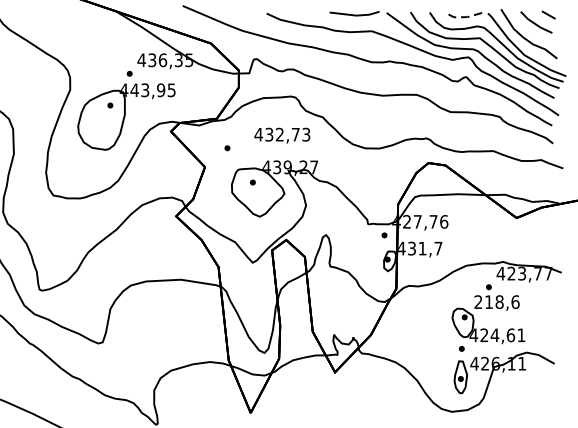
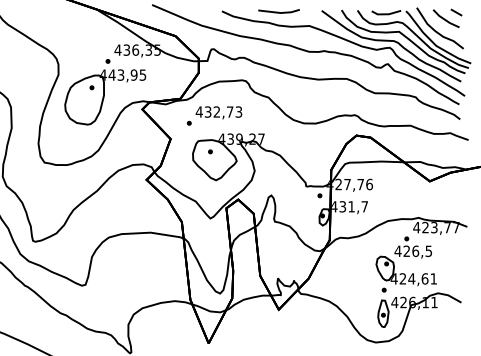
line: (353, 13) -> (278, 11), moved
line: (464, 17) -> (386, 14), dashed -> solid
text: (281, 135) -> (218, 112), moved
text: (497, 301) -> (413, 250), 218,6 -> 426,5

